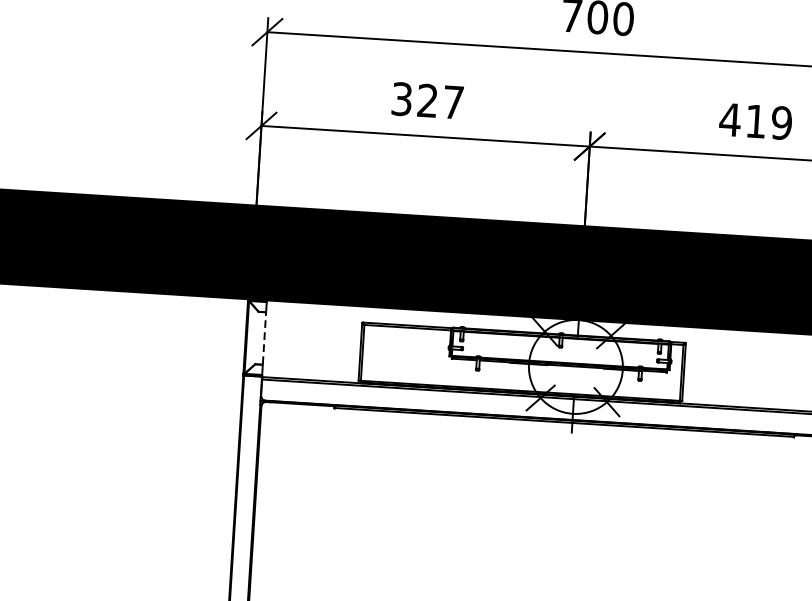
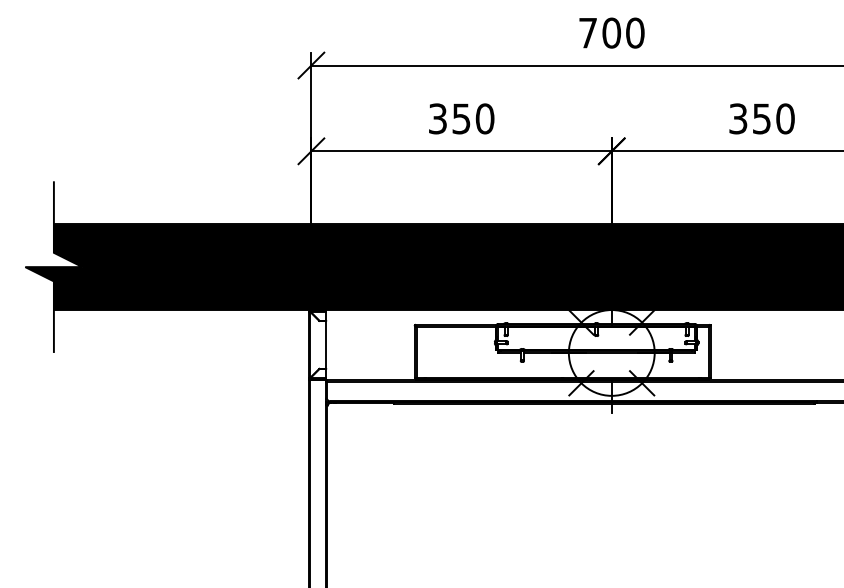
text: (440, 101) -> (473, 118), 327 -> 350
text: (755, 121) -> (761, 118), 419 -> 350
line: (264, 338) -> (326, 344), dashed -> solid

